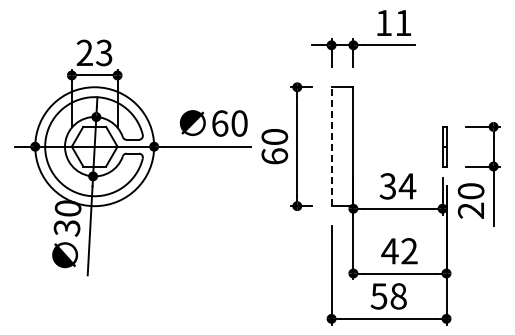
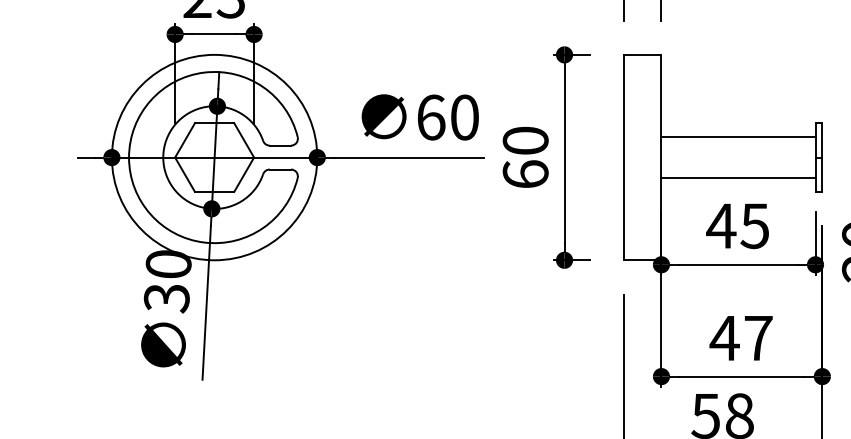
line: (397, 134) -> (737, 136), added
line: (331, 146) -> (623, 157), dashed -> solid
line: (397, 158) -> (737, 177), added
text: (397, 186) -> (737, 226), 34 -> 45
text: (409, 251) -> (758, 338), 42 -> 47

